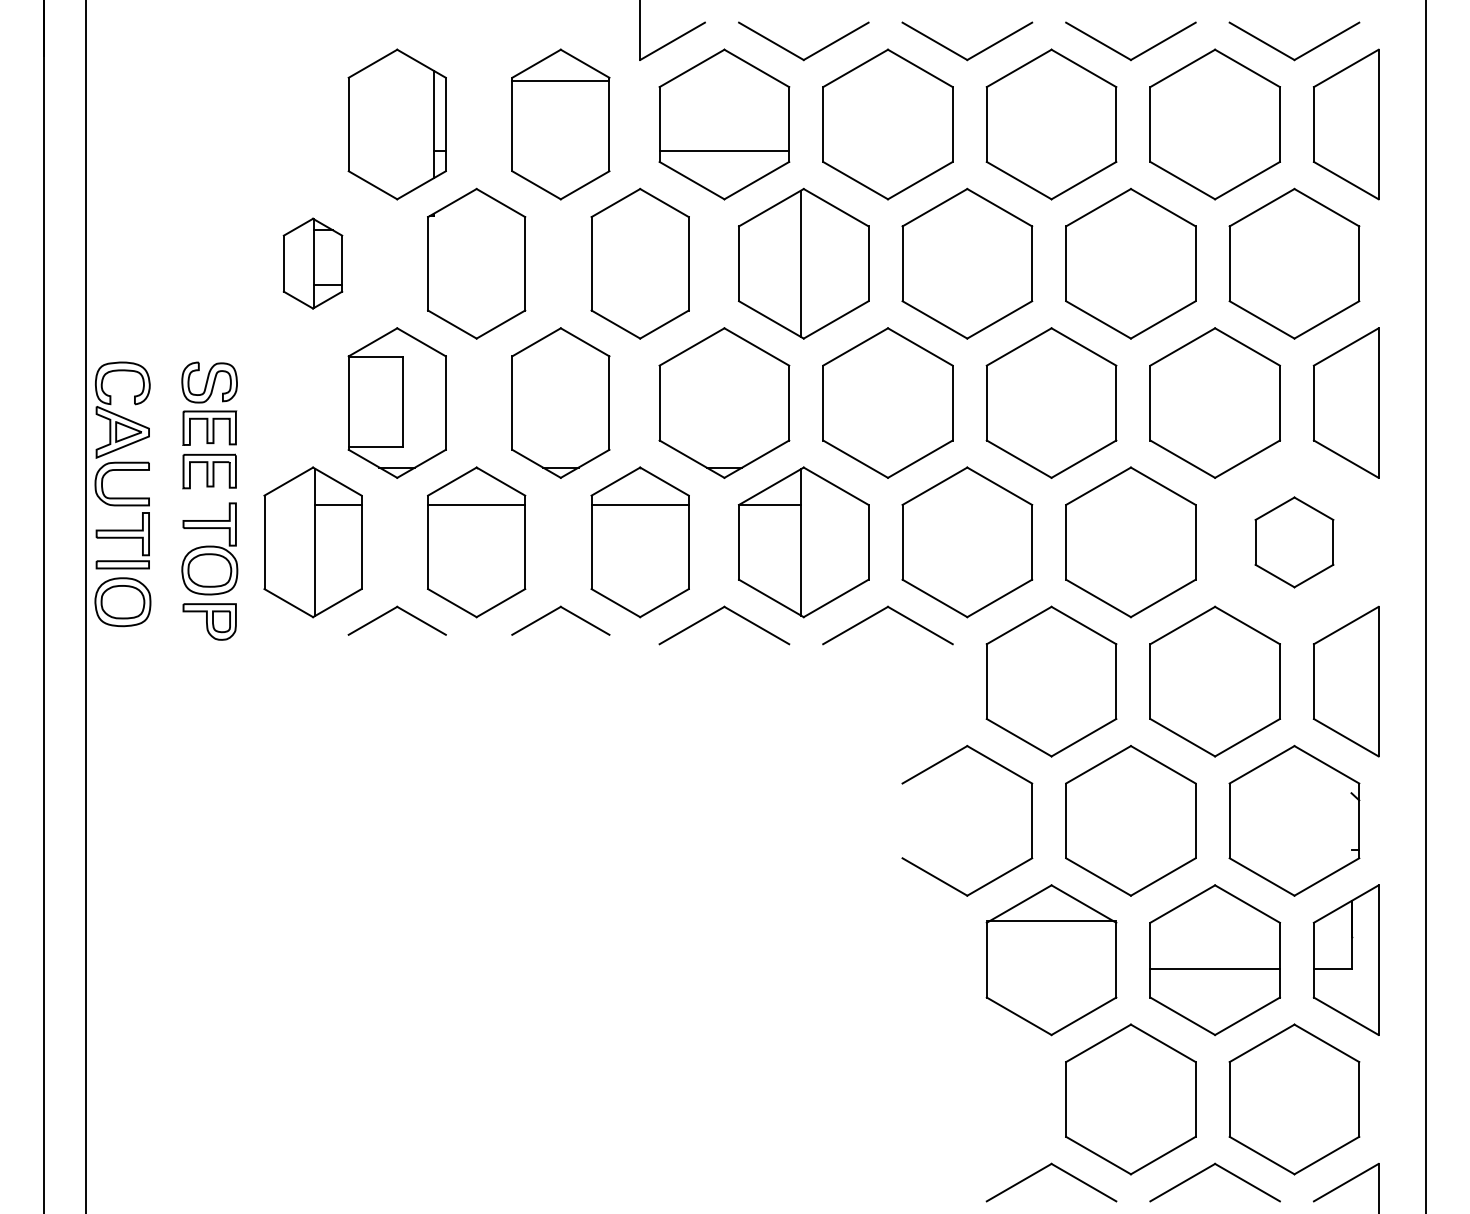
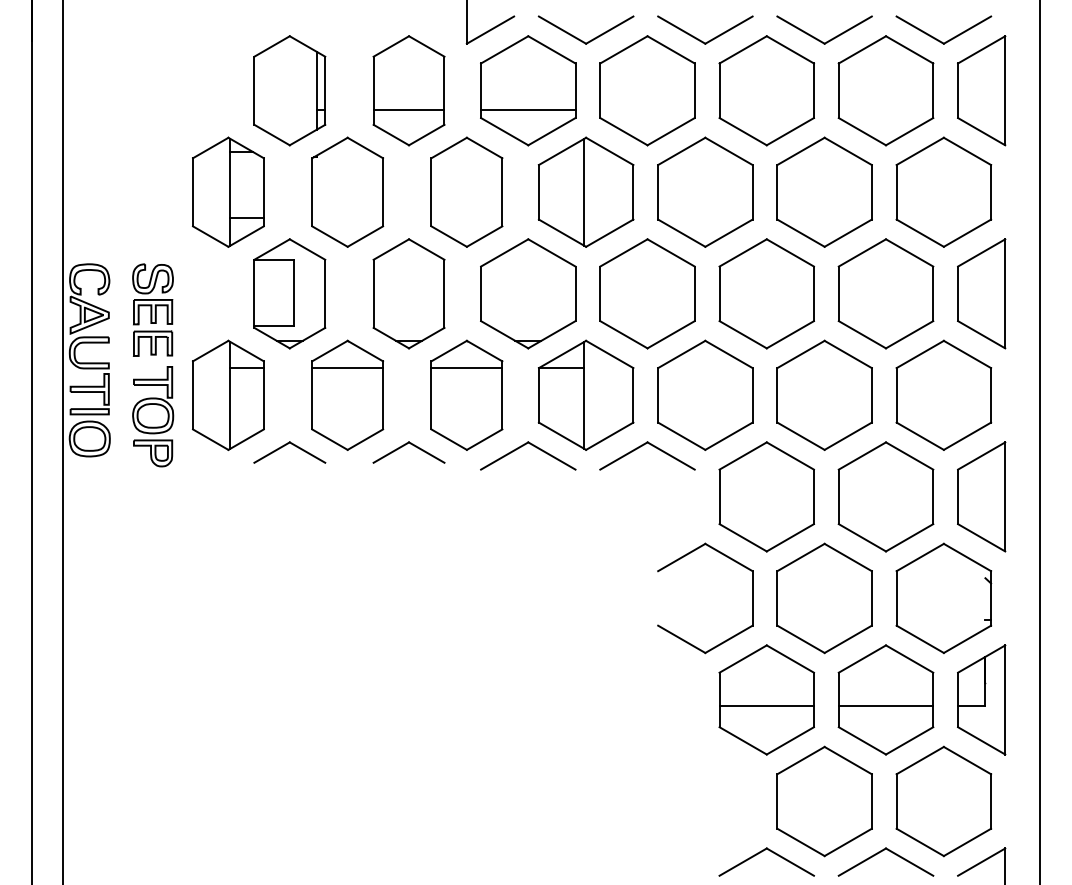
line: (560, 80) -> (408, 109), moved
part: (312, 263) -> (227, 192), size x1.67
part: (1294, 542) -> (943, 395), size x1.67
line: (1051, 920) -> (766, 706), moved

